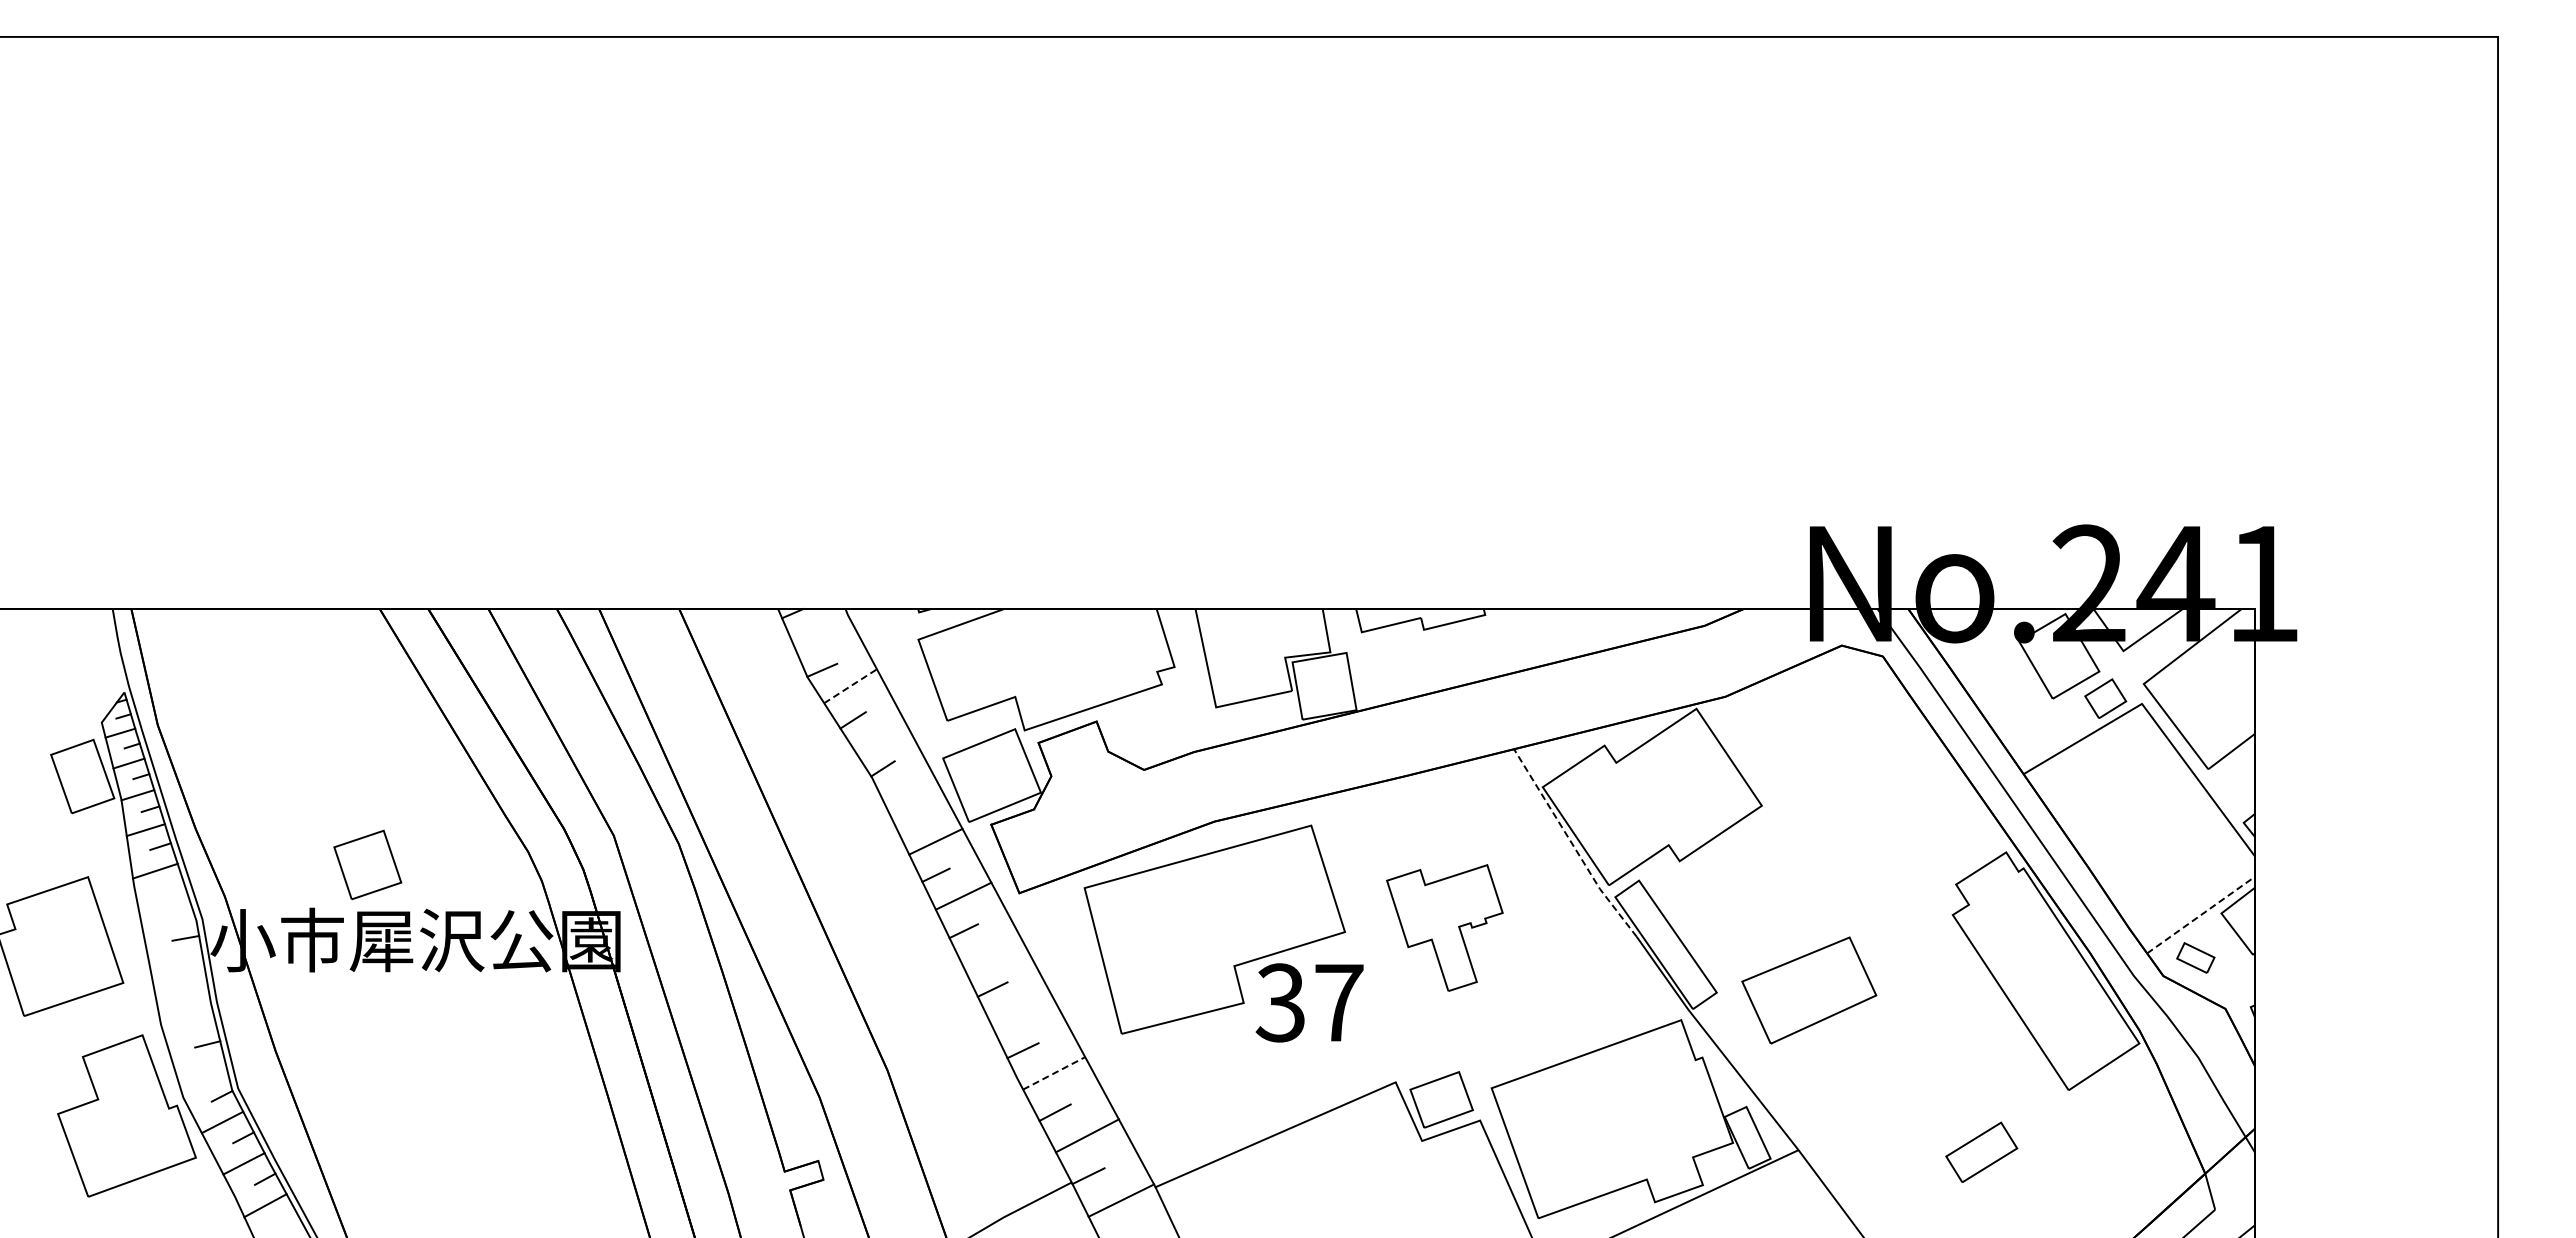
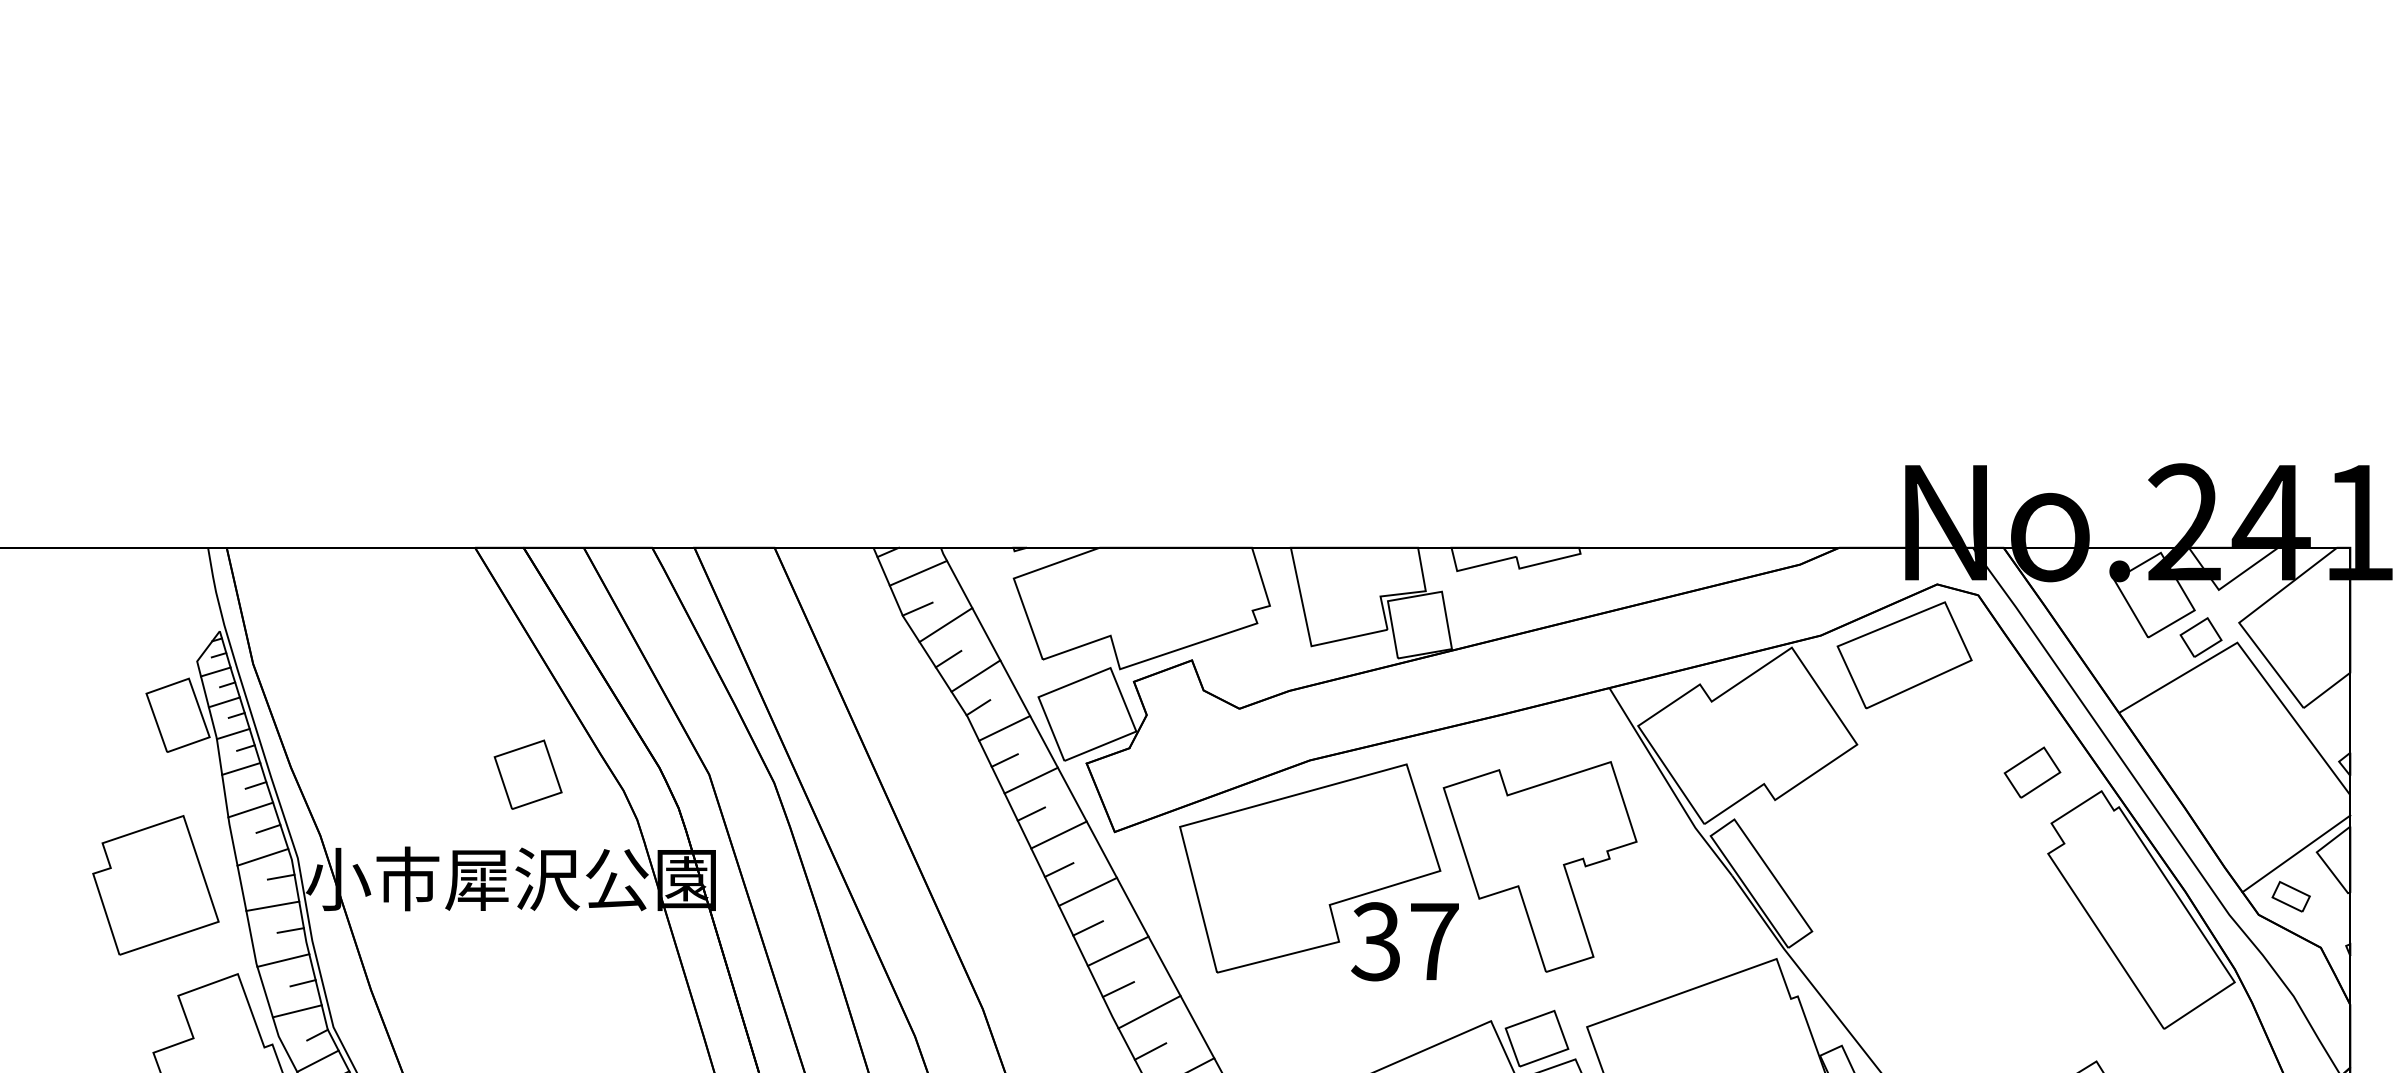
line: (822, 634) -> (917, 573), added
line: (850, 685) -> (945, 624), dashed -> solid
line: (880, 736) -> (975, 675), added
line: (908, 789) -> (1003, 728), added
line: (909, 821) -> (1004, 760), added
part: (1936, 833) -> (2031, 772), added
line: (1572, 845) -> (1667, 784), dashed -> solid
part: (367, 864) -> (527, 774), moved
line: (173, 890) -> (268, 829), added
line: (2201, 914) -> (2296, 853), dashed -> solid
line: (167, 918) -> (262, 857), added
part: (1444, 927) -> (1539, 866), size x1.67
line: (992, 953) -> (1087, 892), added
line: (176, 967) -> (271, 906), added
part: (1809, 990) -> (1904, 655), moved
line: (195, 991) -> (290, 930), added
line: (1022, 1012) -> (1117, 951), added
line: (188, 1021) -> (283, 960), added
line: (201, 1072) -> (296, 1011), added
line: (1054, 1073) -> (1149, 1012), dashed -> solid

